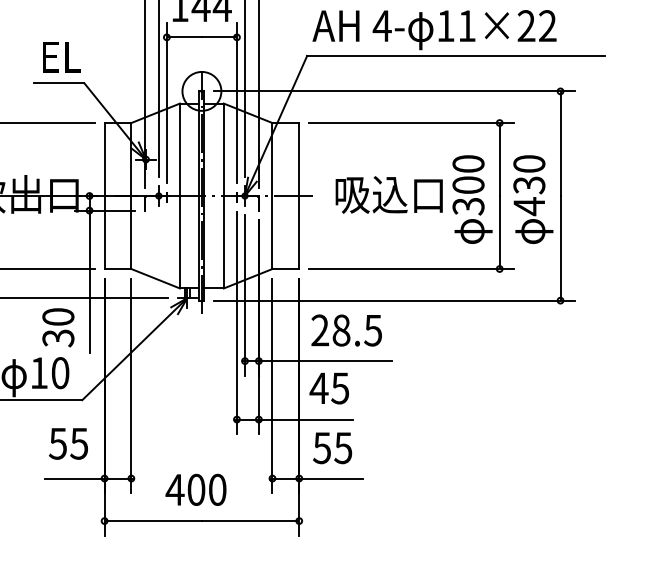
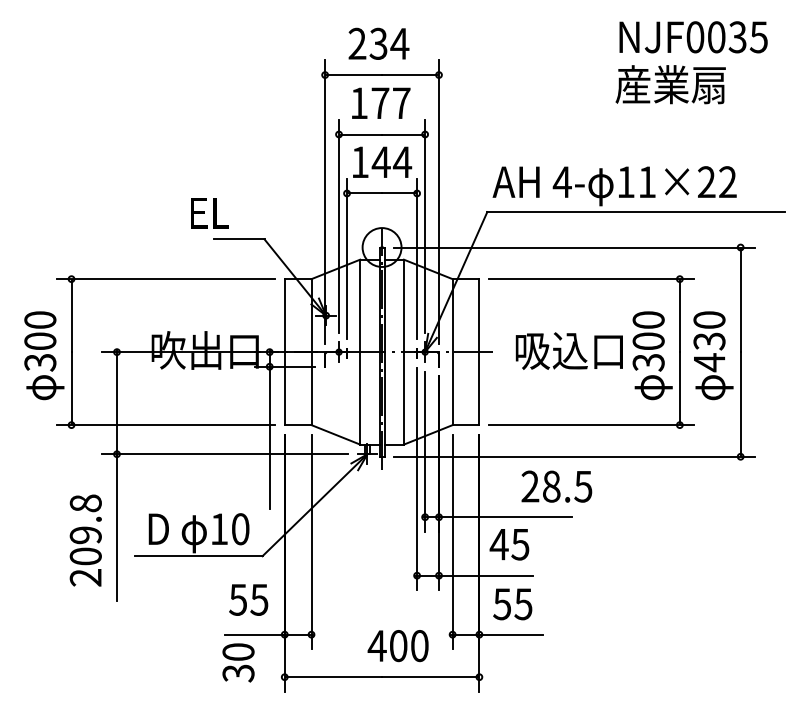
text: (61, 57) -> (209, 213), moved
text: (58, 327) -> (238, 662), moved
text: (346, 330) -> (556, 486), moved
text: (195, 490) -> (397, 646), moved

